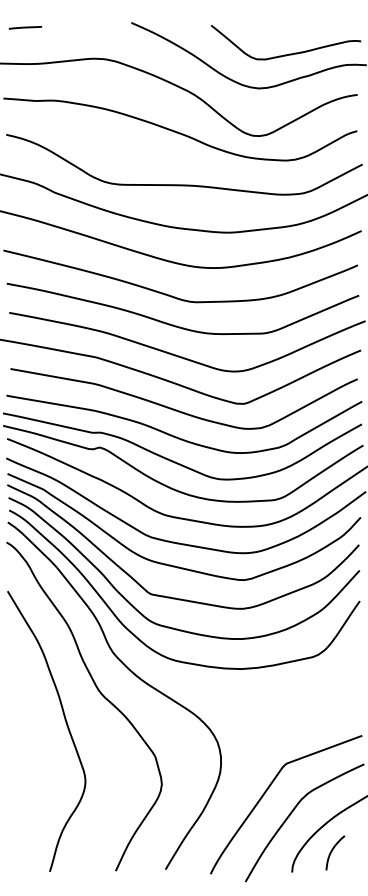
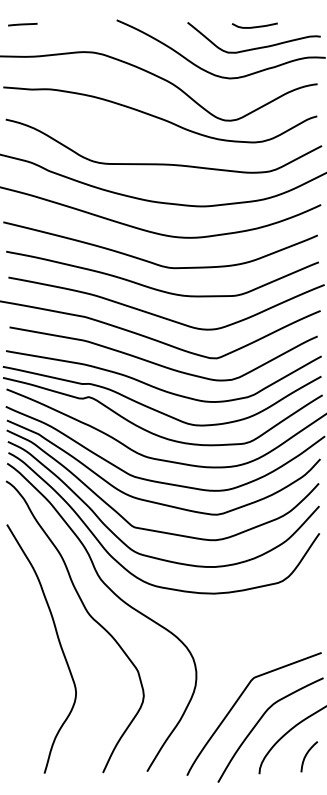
curve: (287, 29) -> (255, 26), added
curve: (333, 850) -> (307, 754), moved

